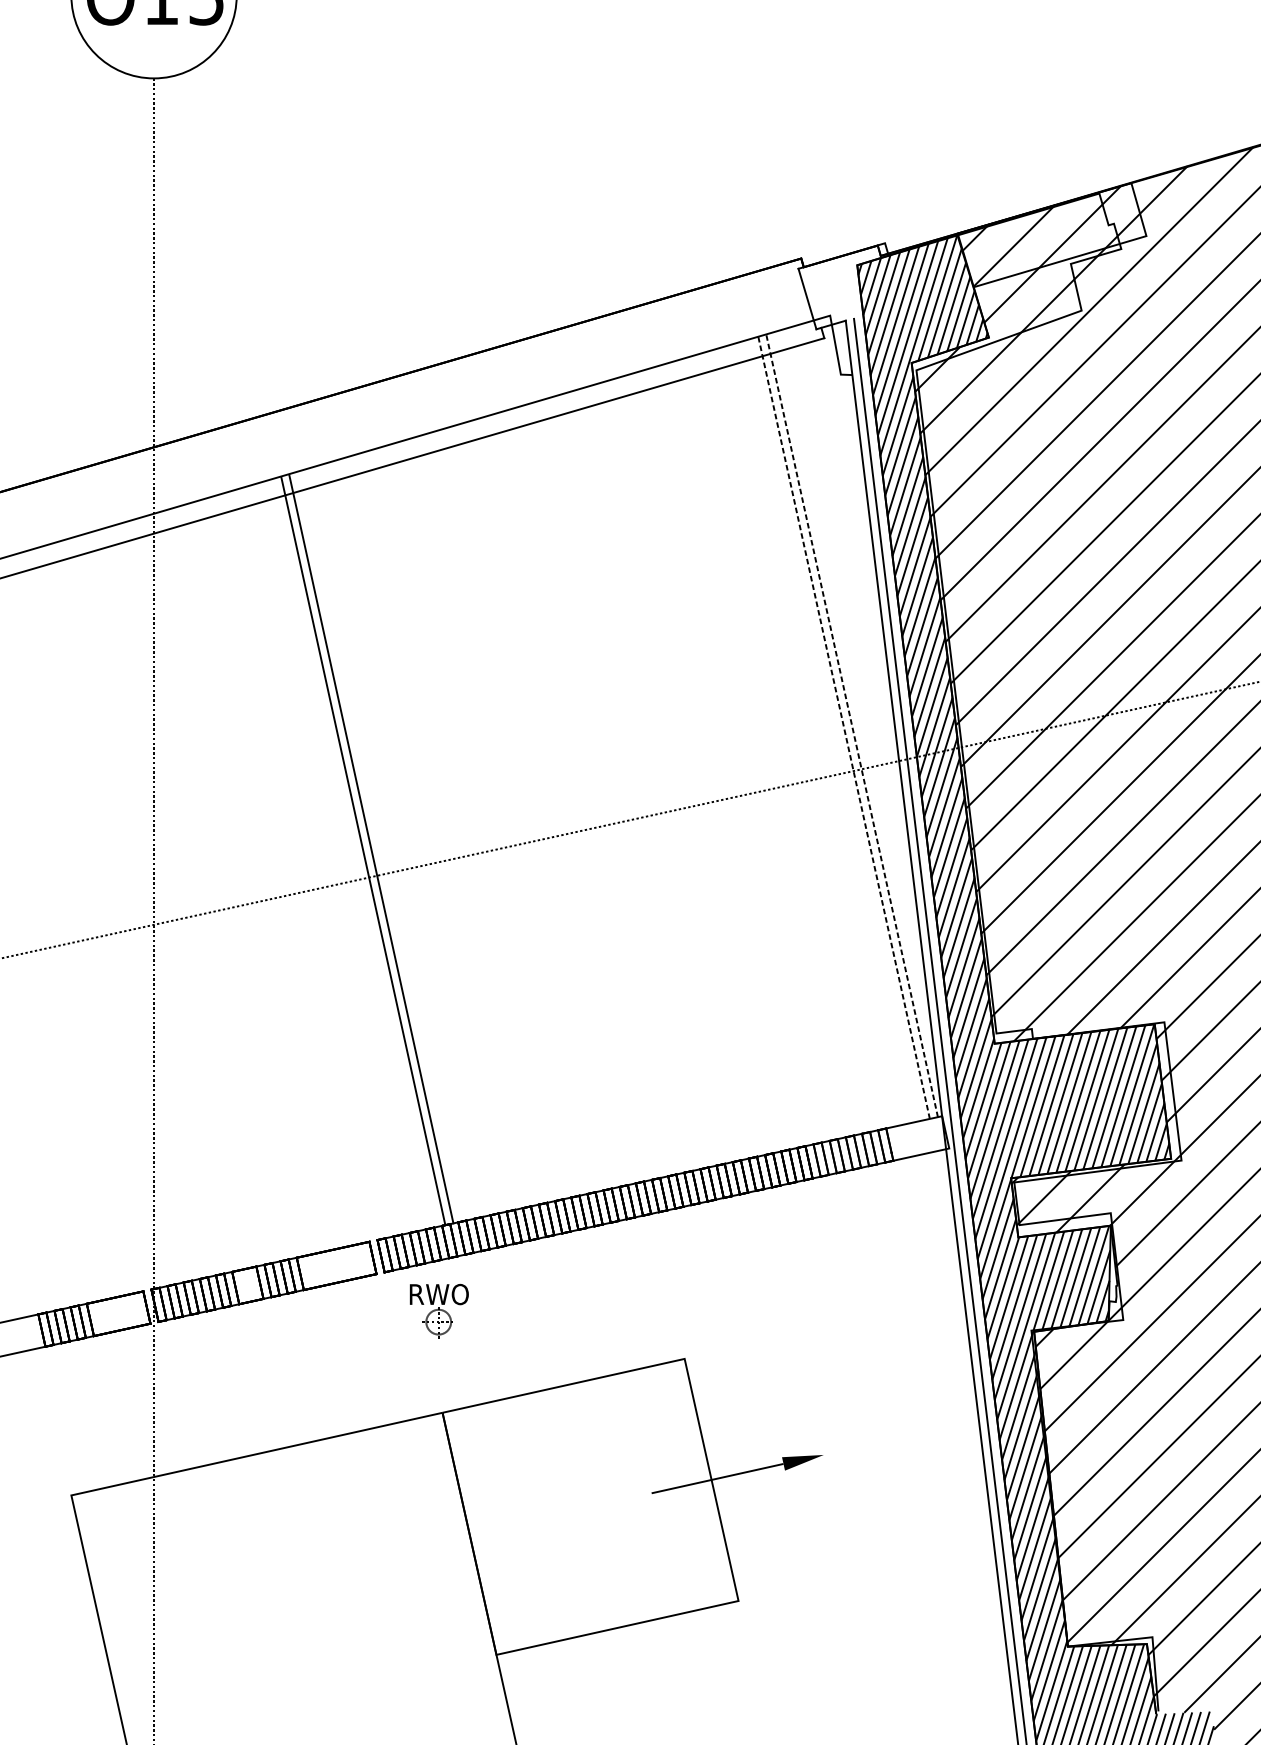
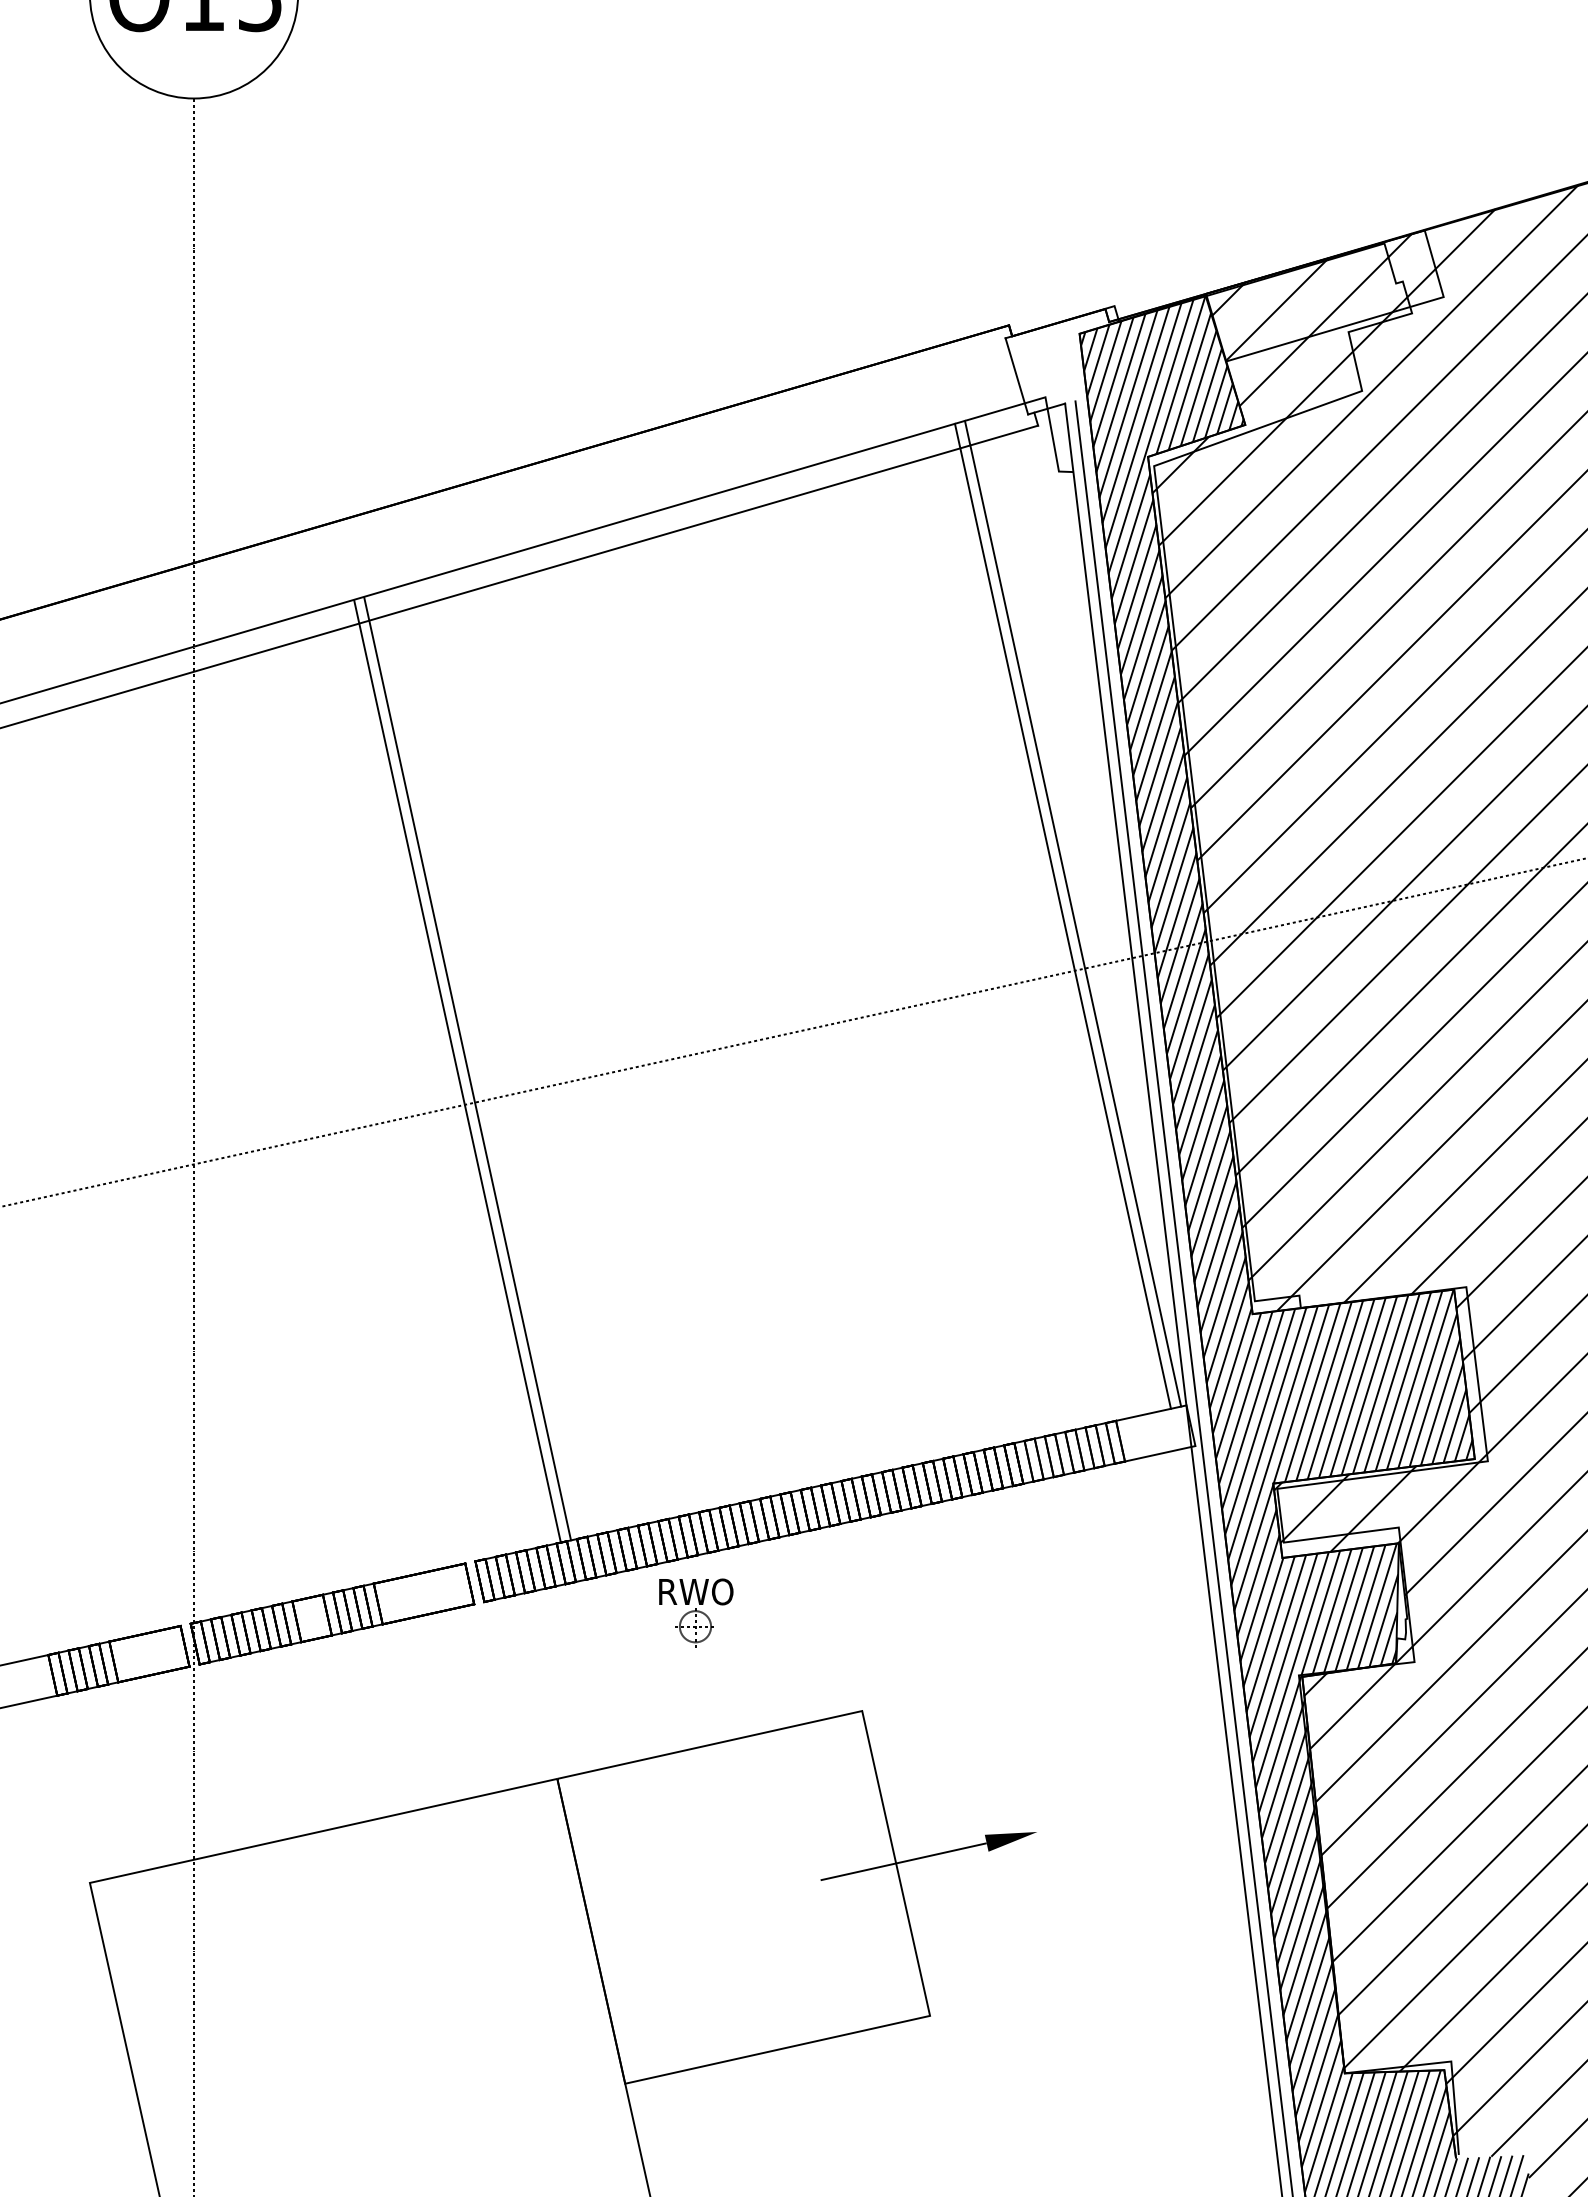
line: (852, 725) -> (1073, 913), dashed -> solid
line: (843, 727) -> (1062, 915), dashed -> solid
part: (439, 1310) -> (696, 1612), moved

